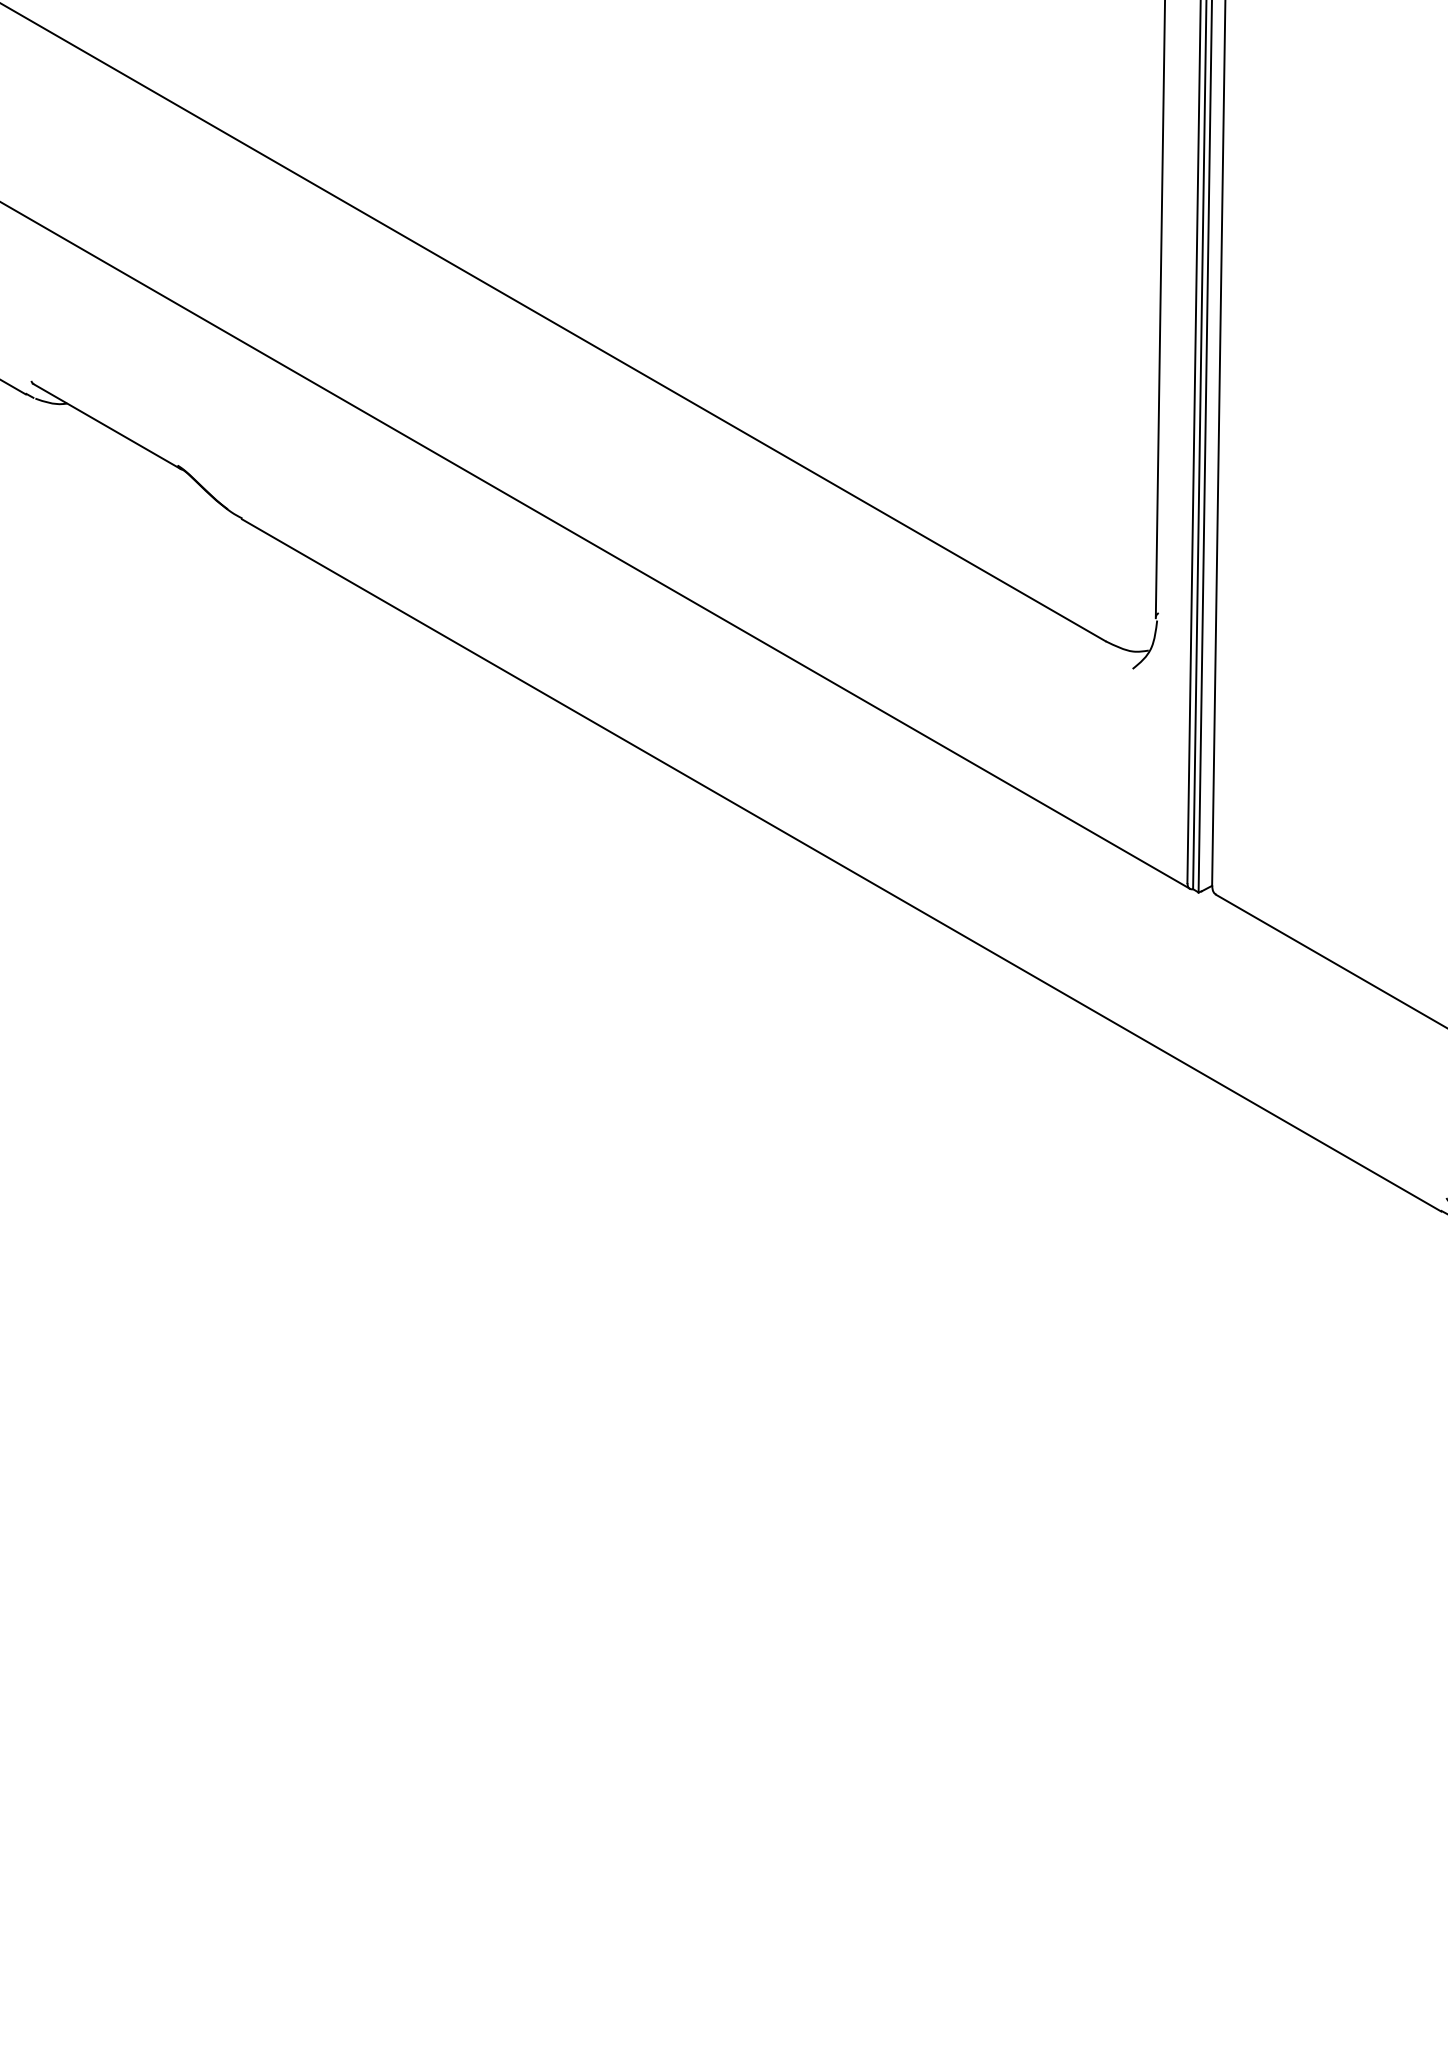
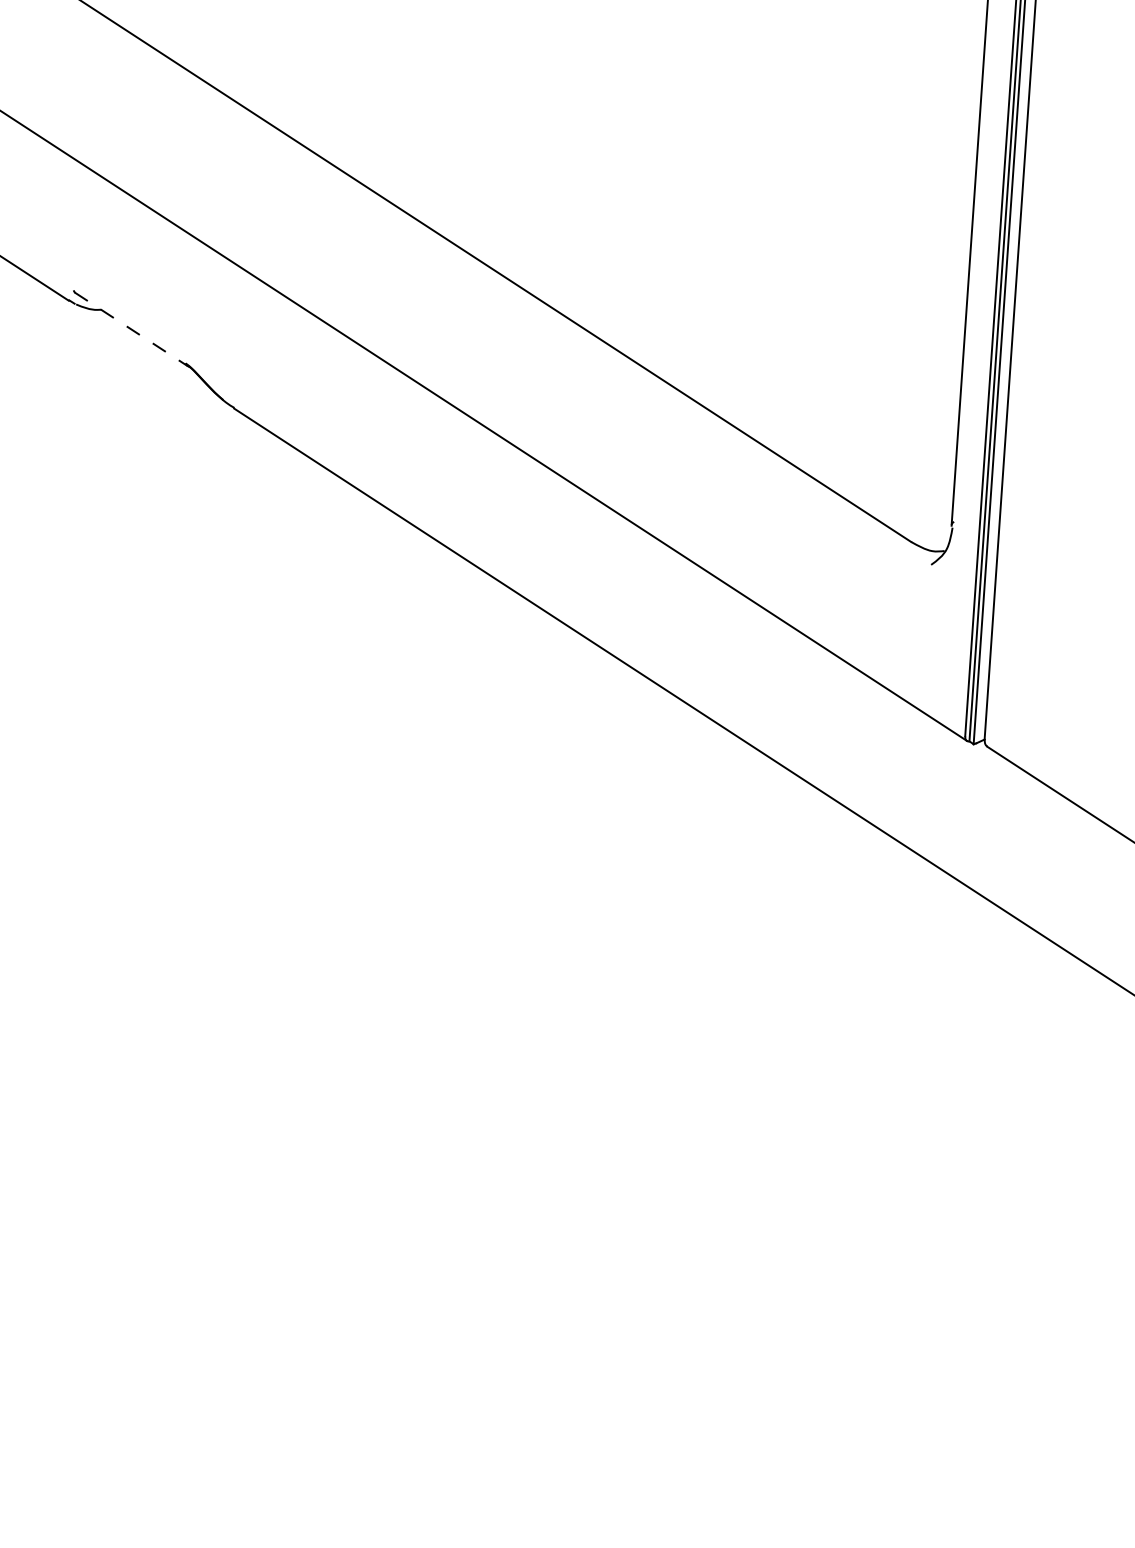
line: (107, 426) -> (131, 329), solid -> dashed

